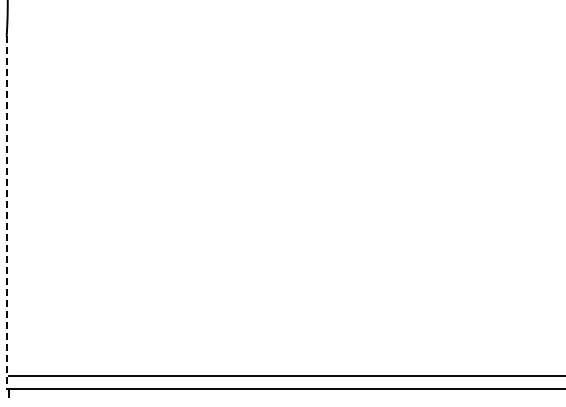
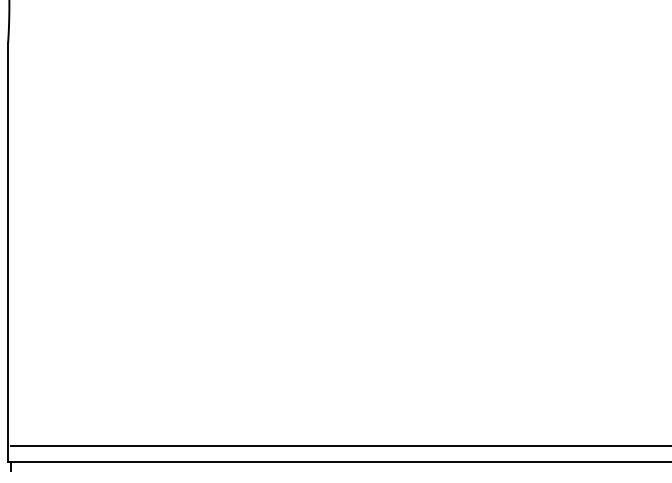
line: (6, 212) -> (7, 252), dashed -> solid

